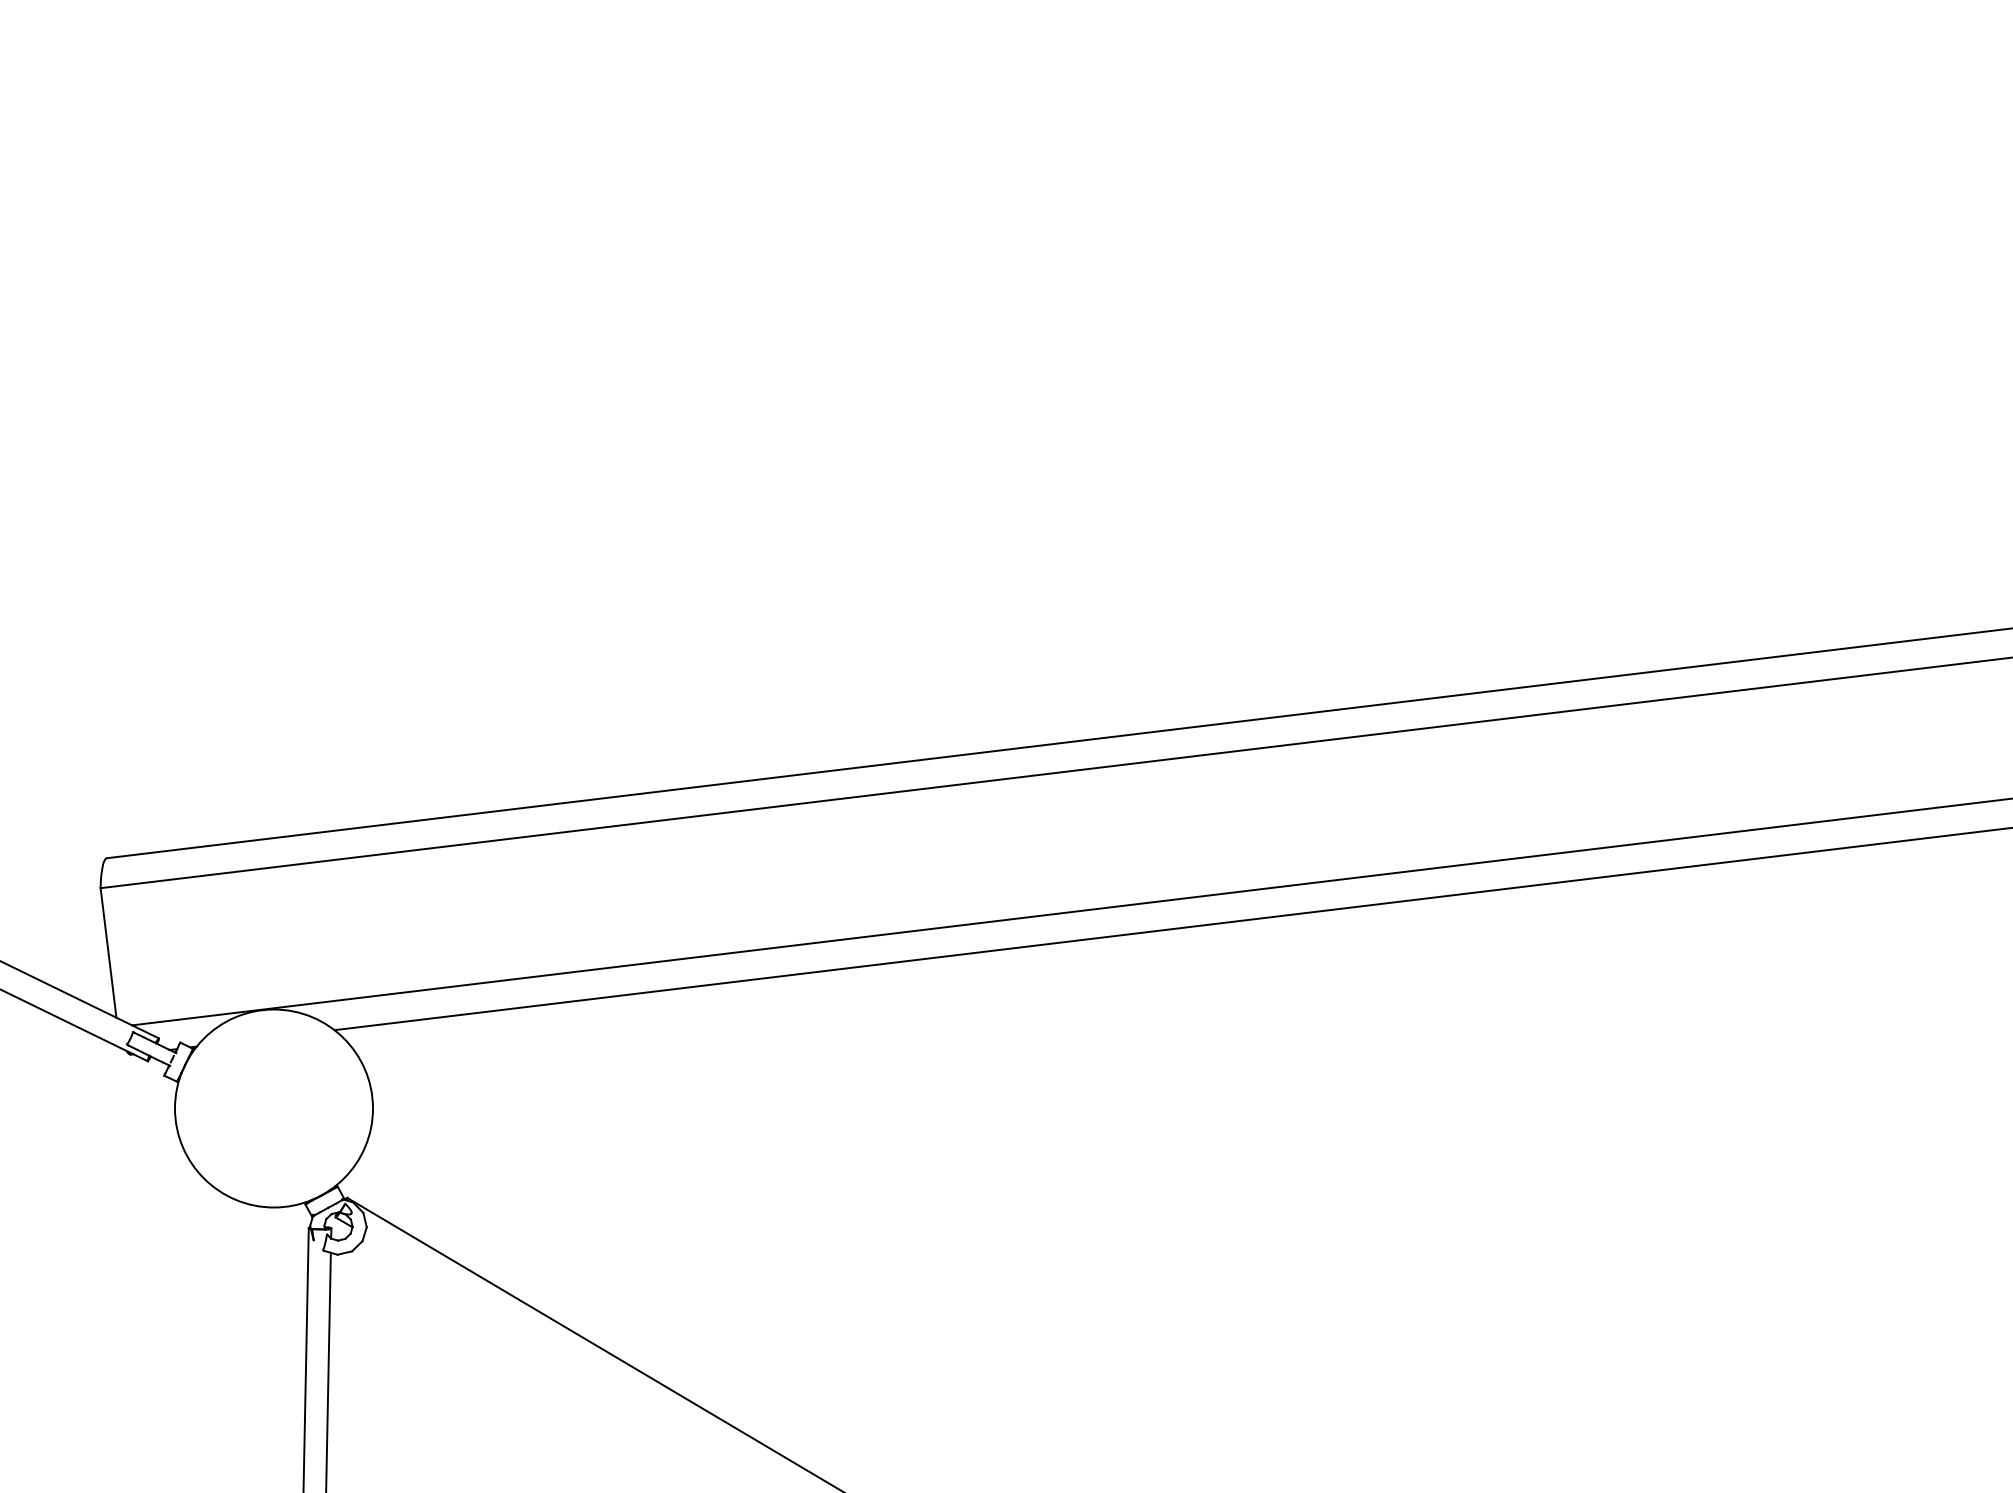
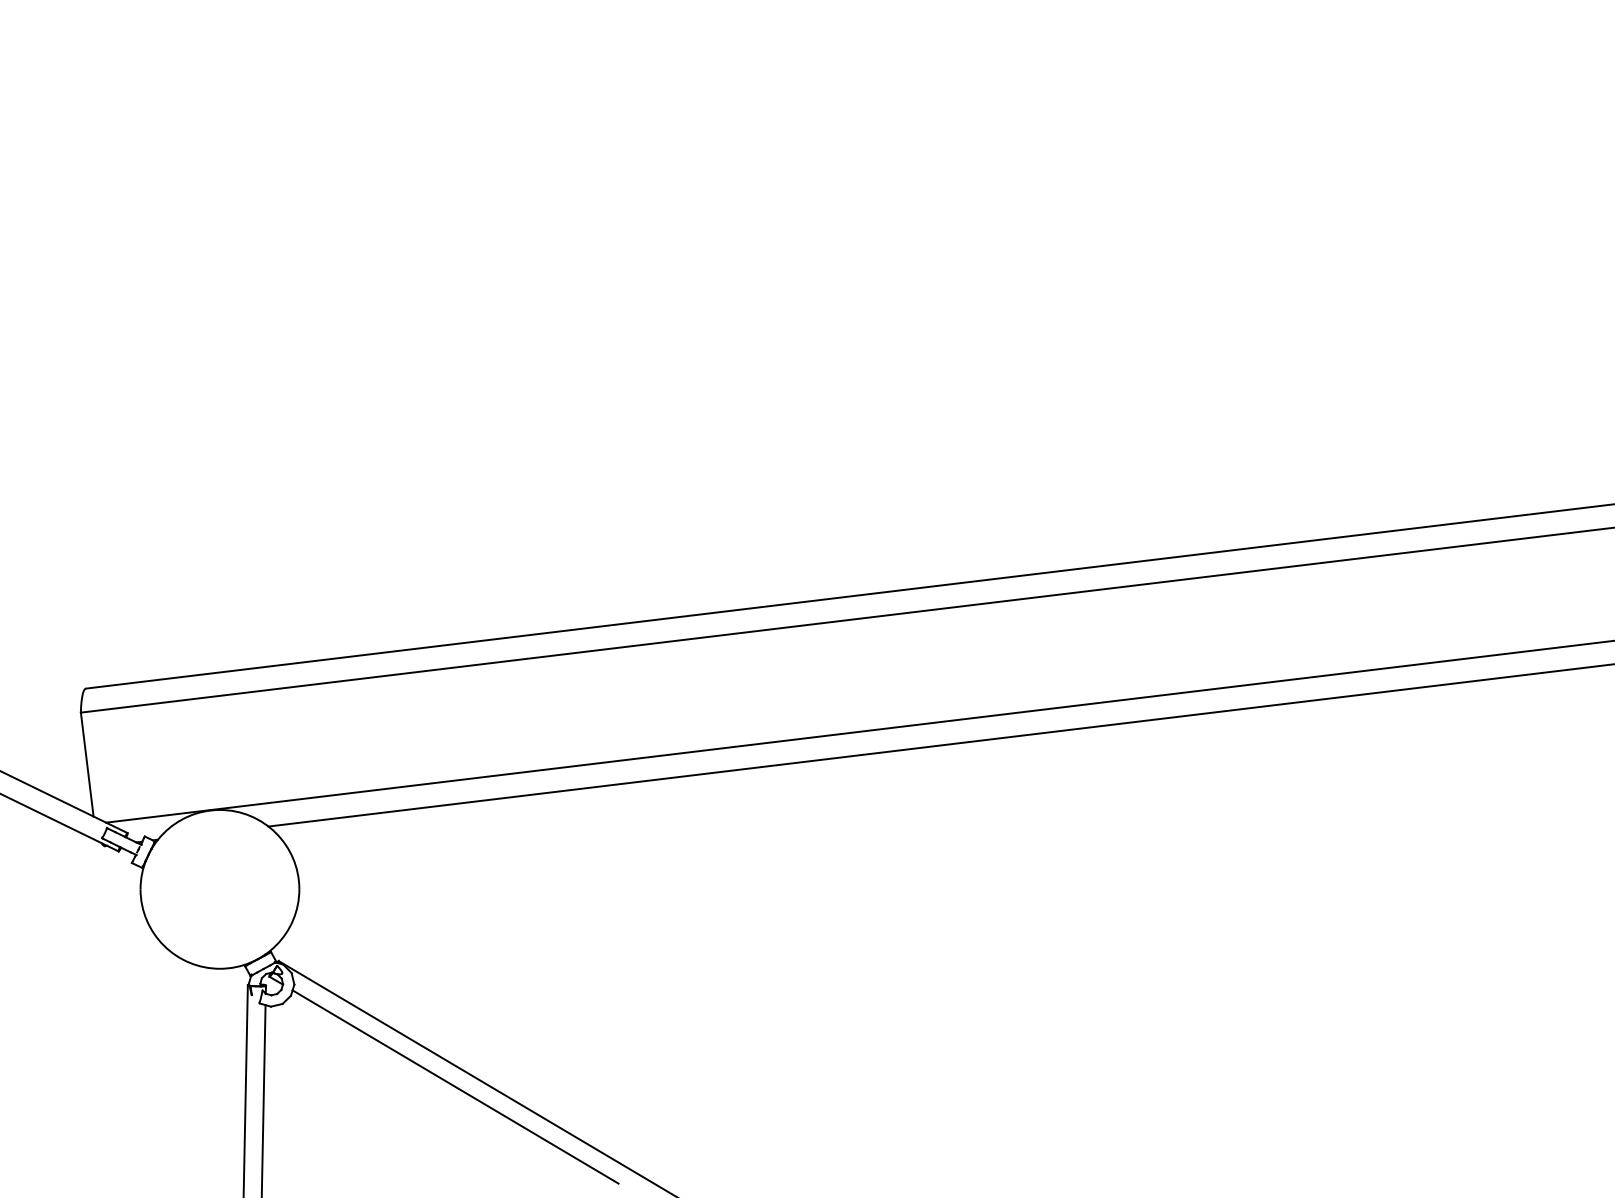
line: (567, 1354) -> (455, 1086), added

